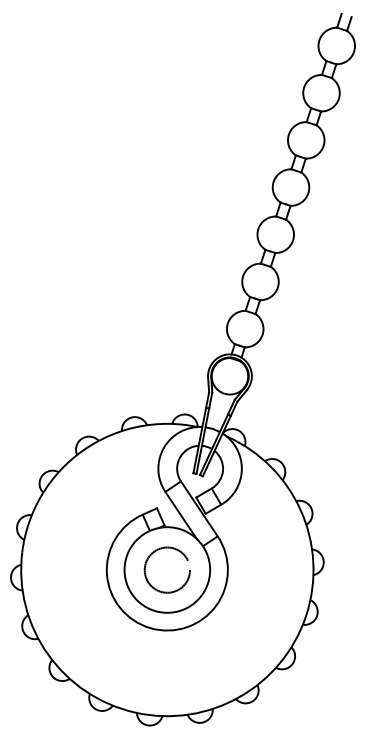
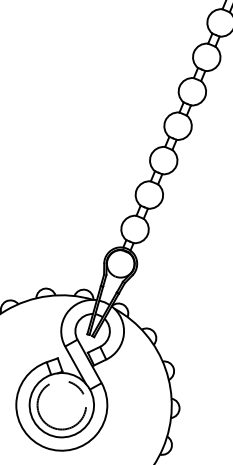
circle: (167, 570) -> (61, 405), size x1.43

